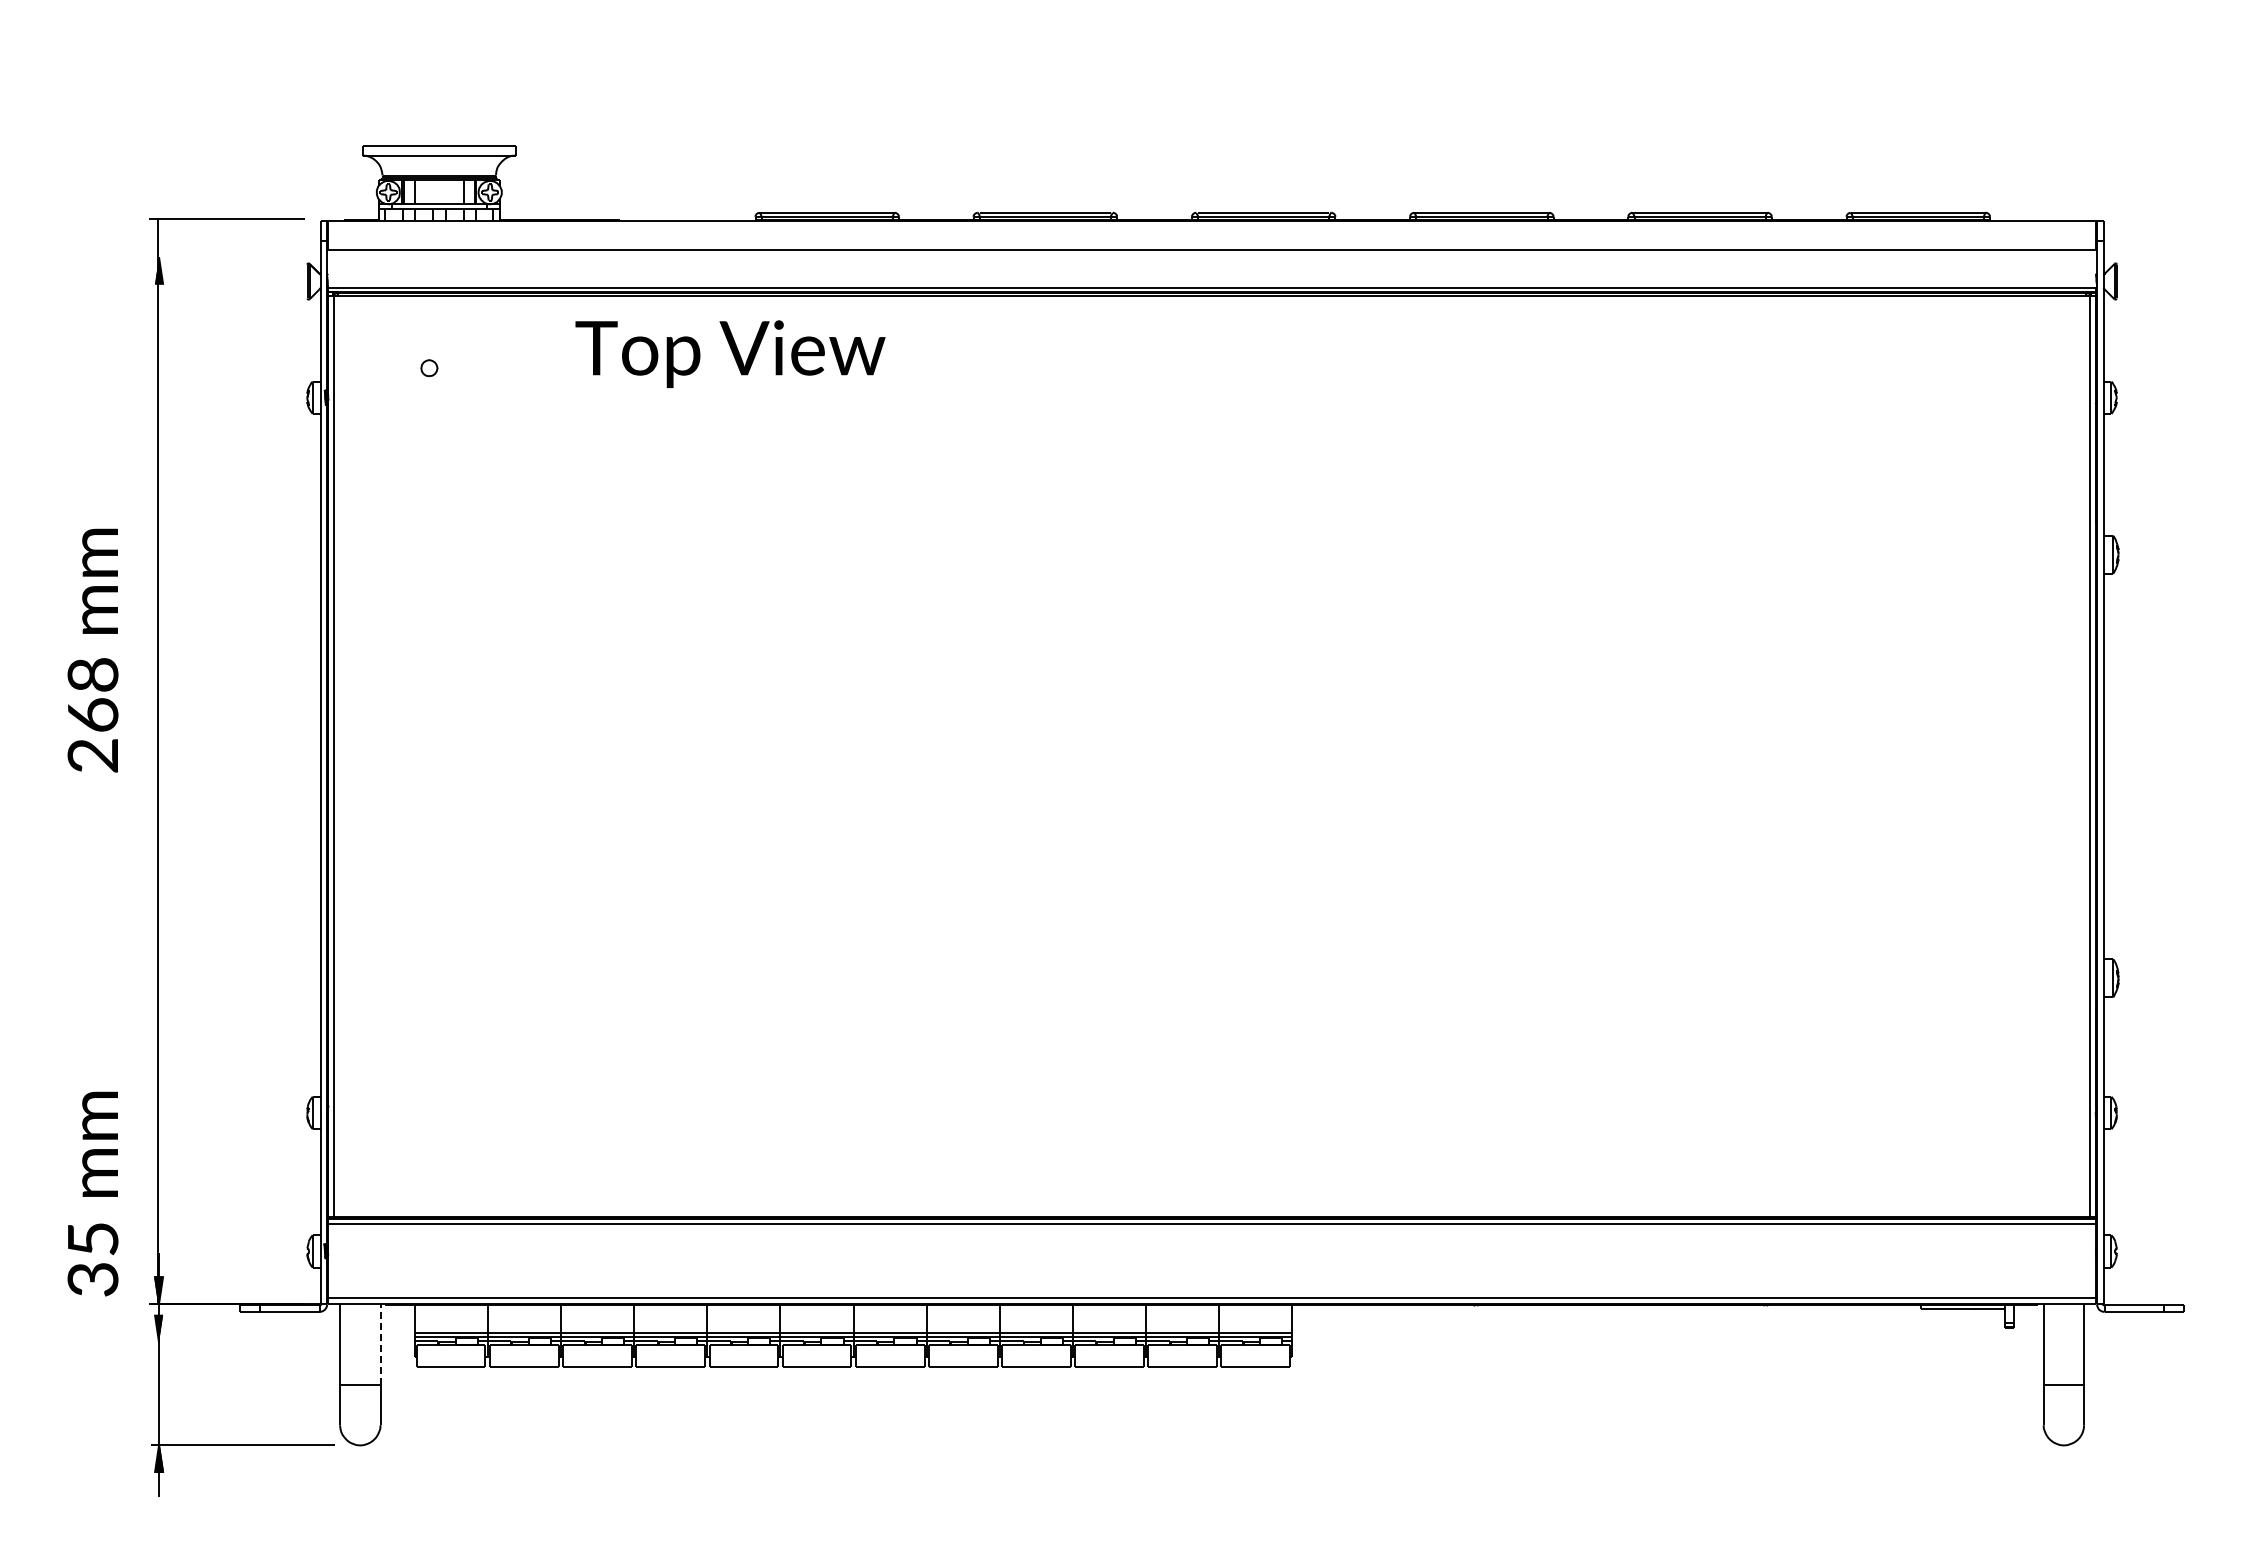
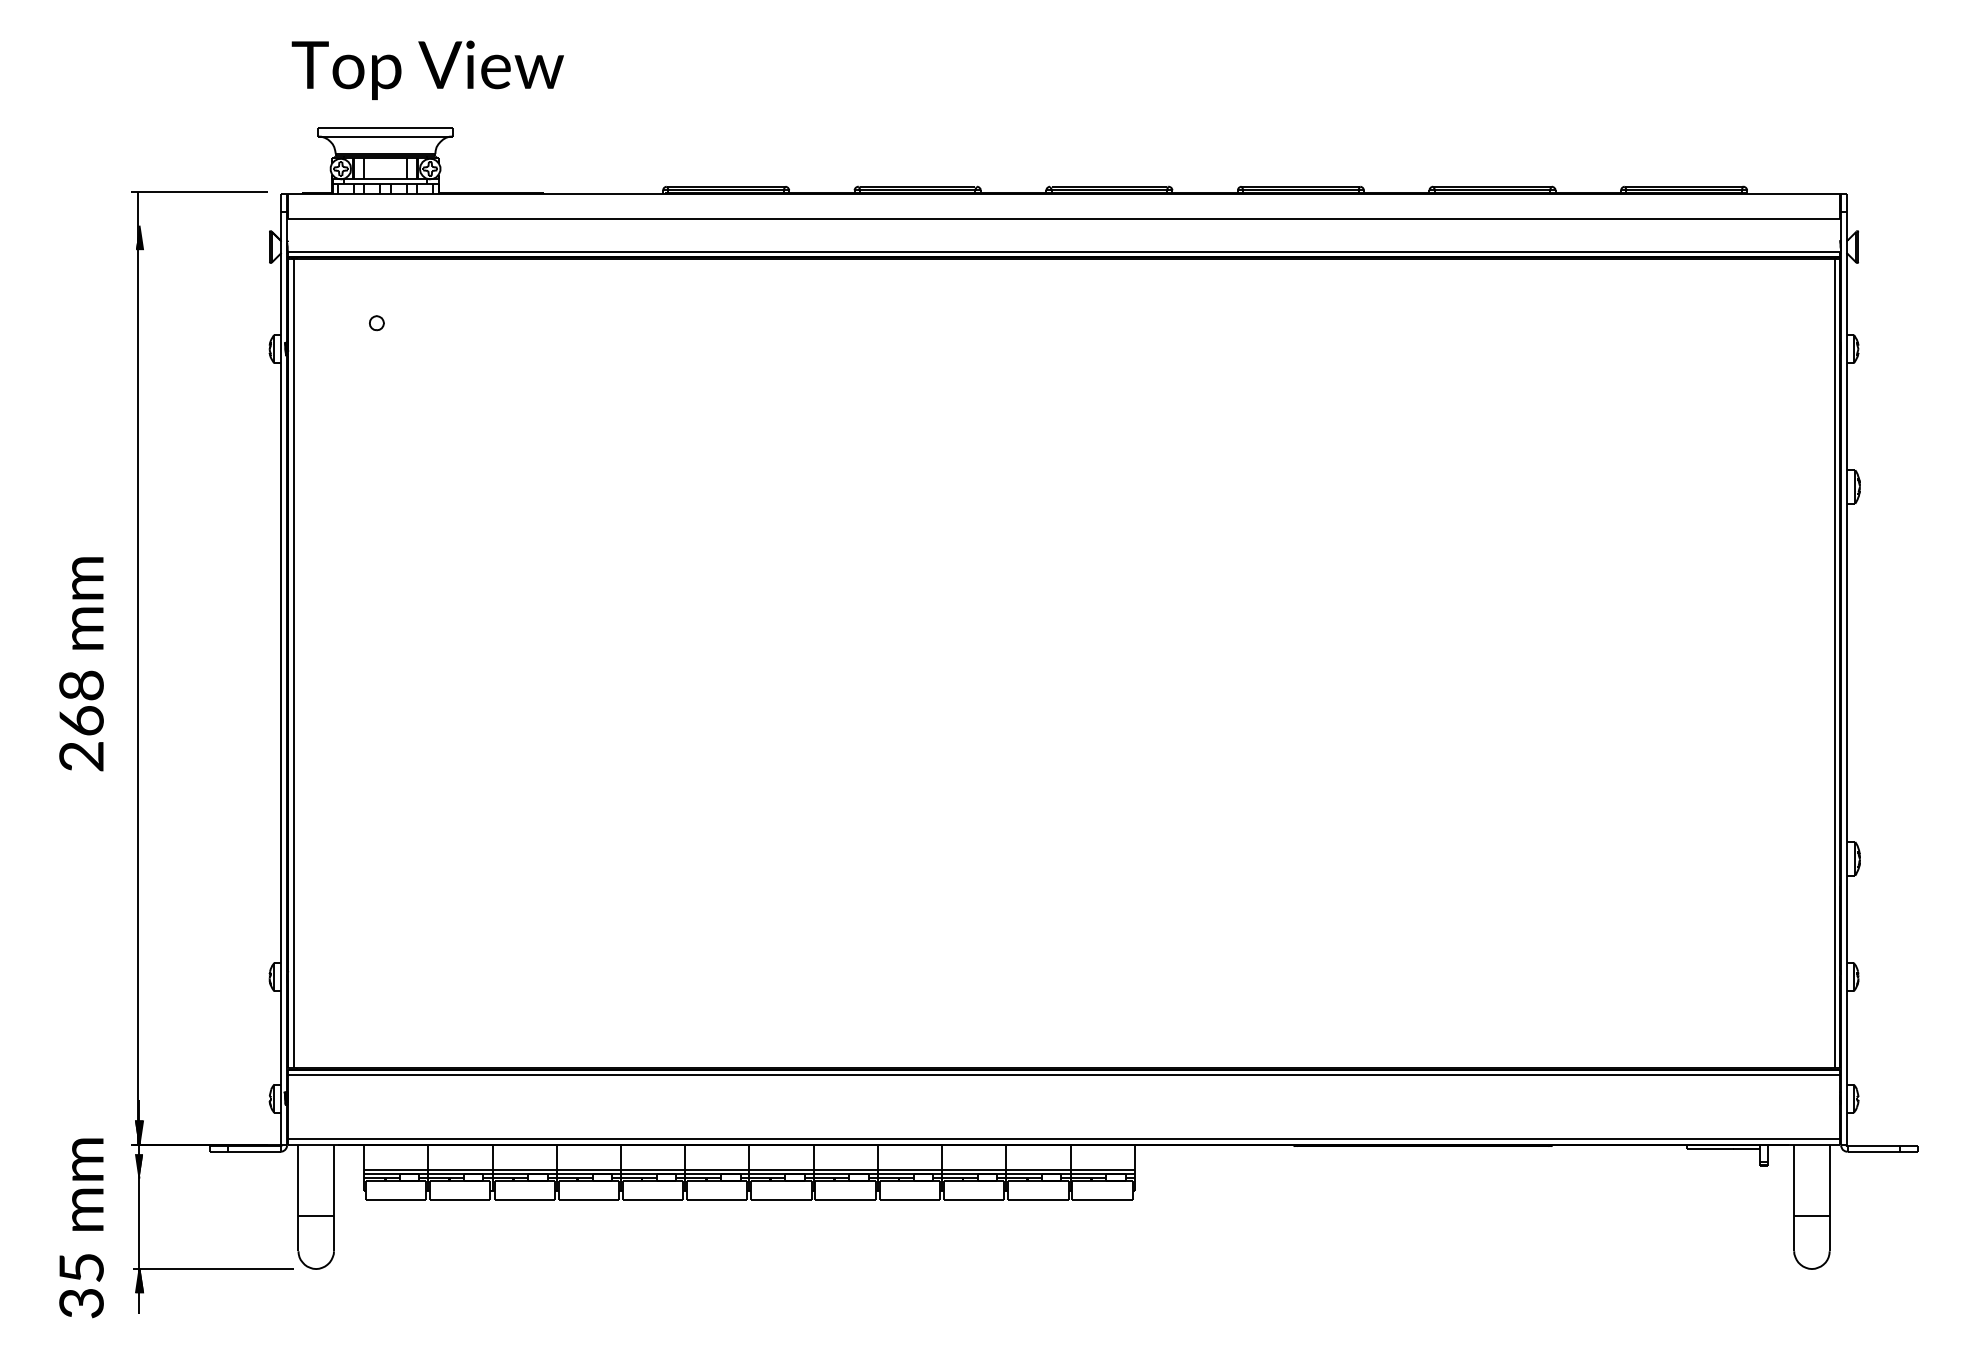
text: (730, 353) -> (427, 69), moved
text: (92, 650) -> (81, 664), moved
text: (92, 1193) -> (81, 1227), moved
line: (380, 1343) -> (333, 1179), dashed -> solid

